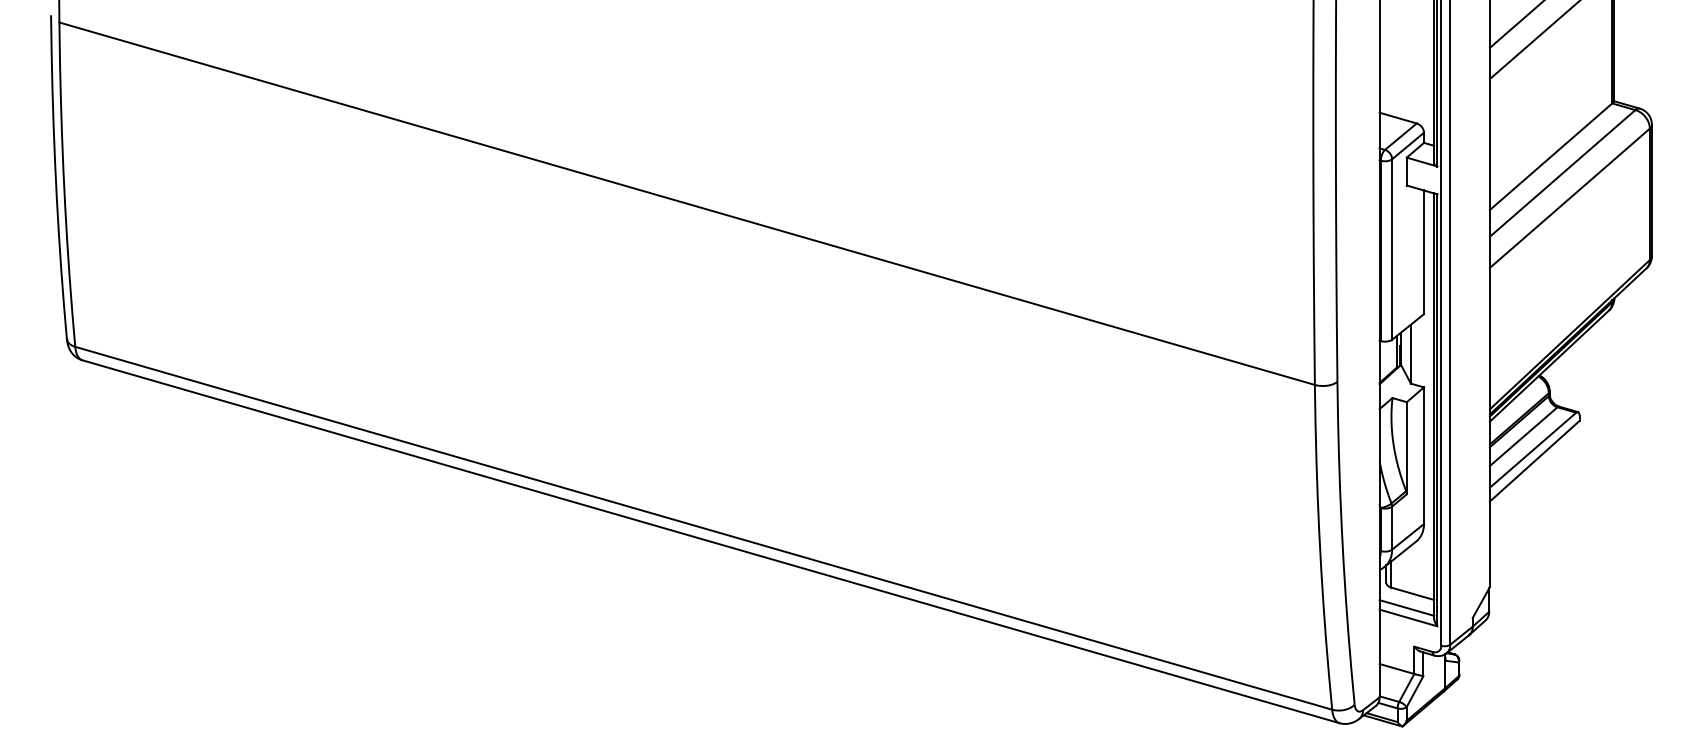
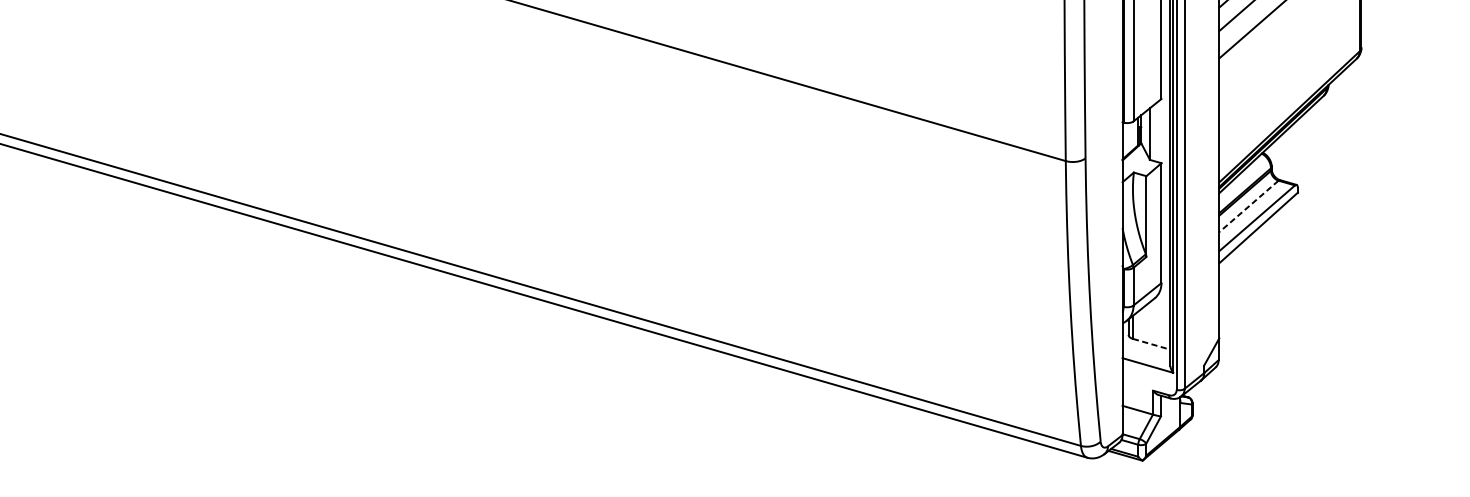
line: (1523, 436) -> (1248, 206), solid -> dashed
line: (1413, 593) -> (1152, 344), solid -> dashed
line: (1406, 607) -> (1146, 356), removed

